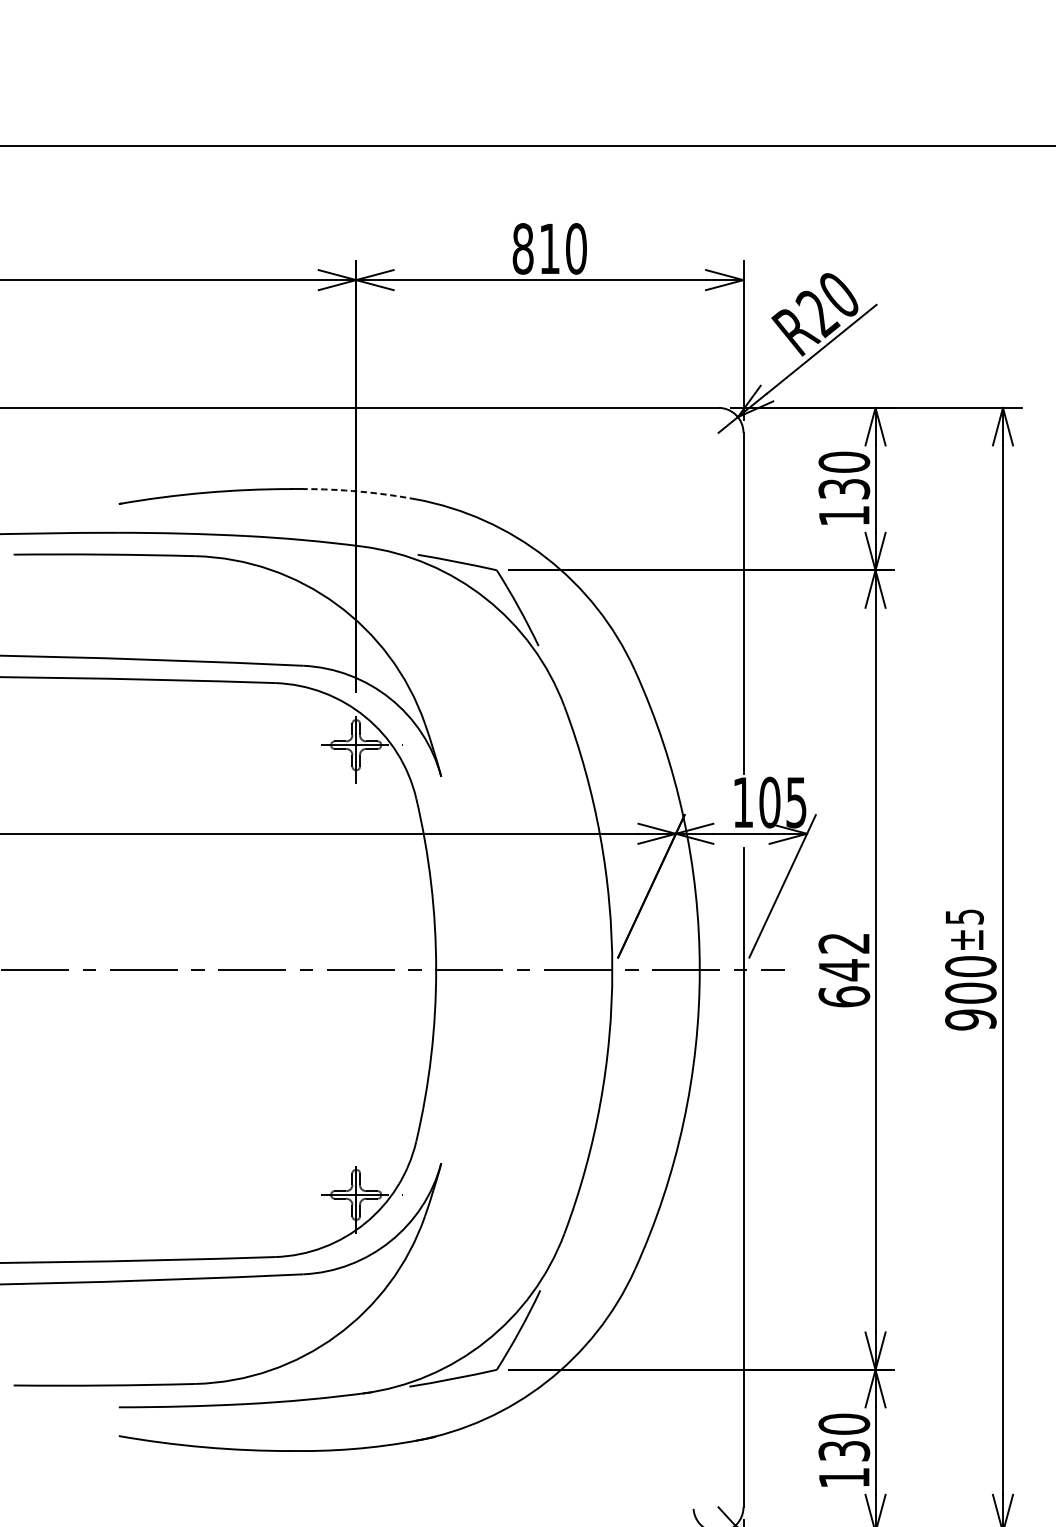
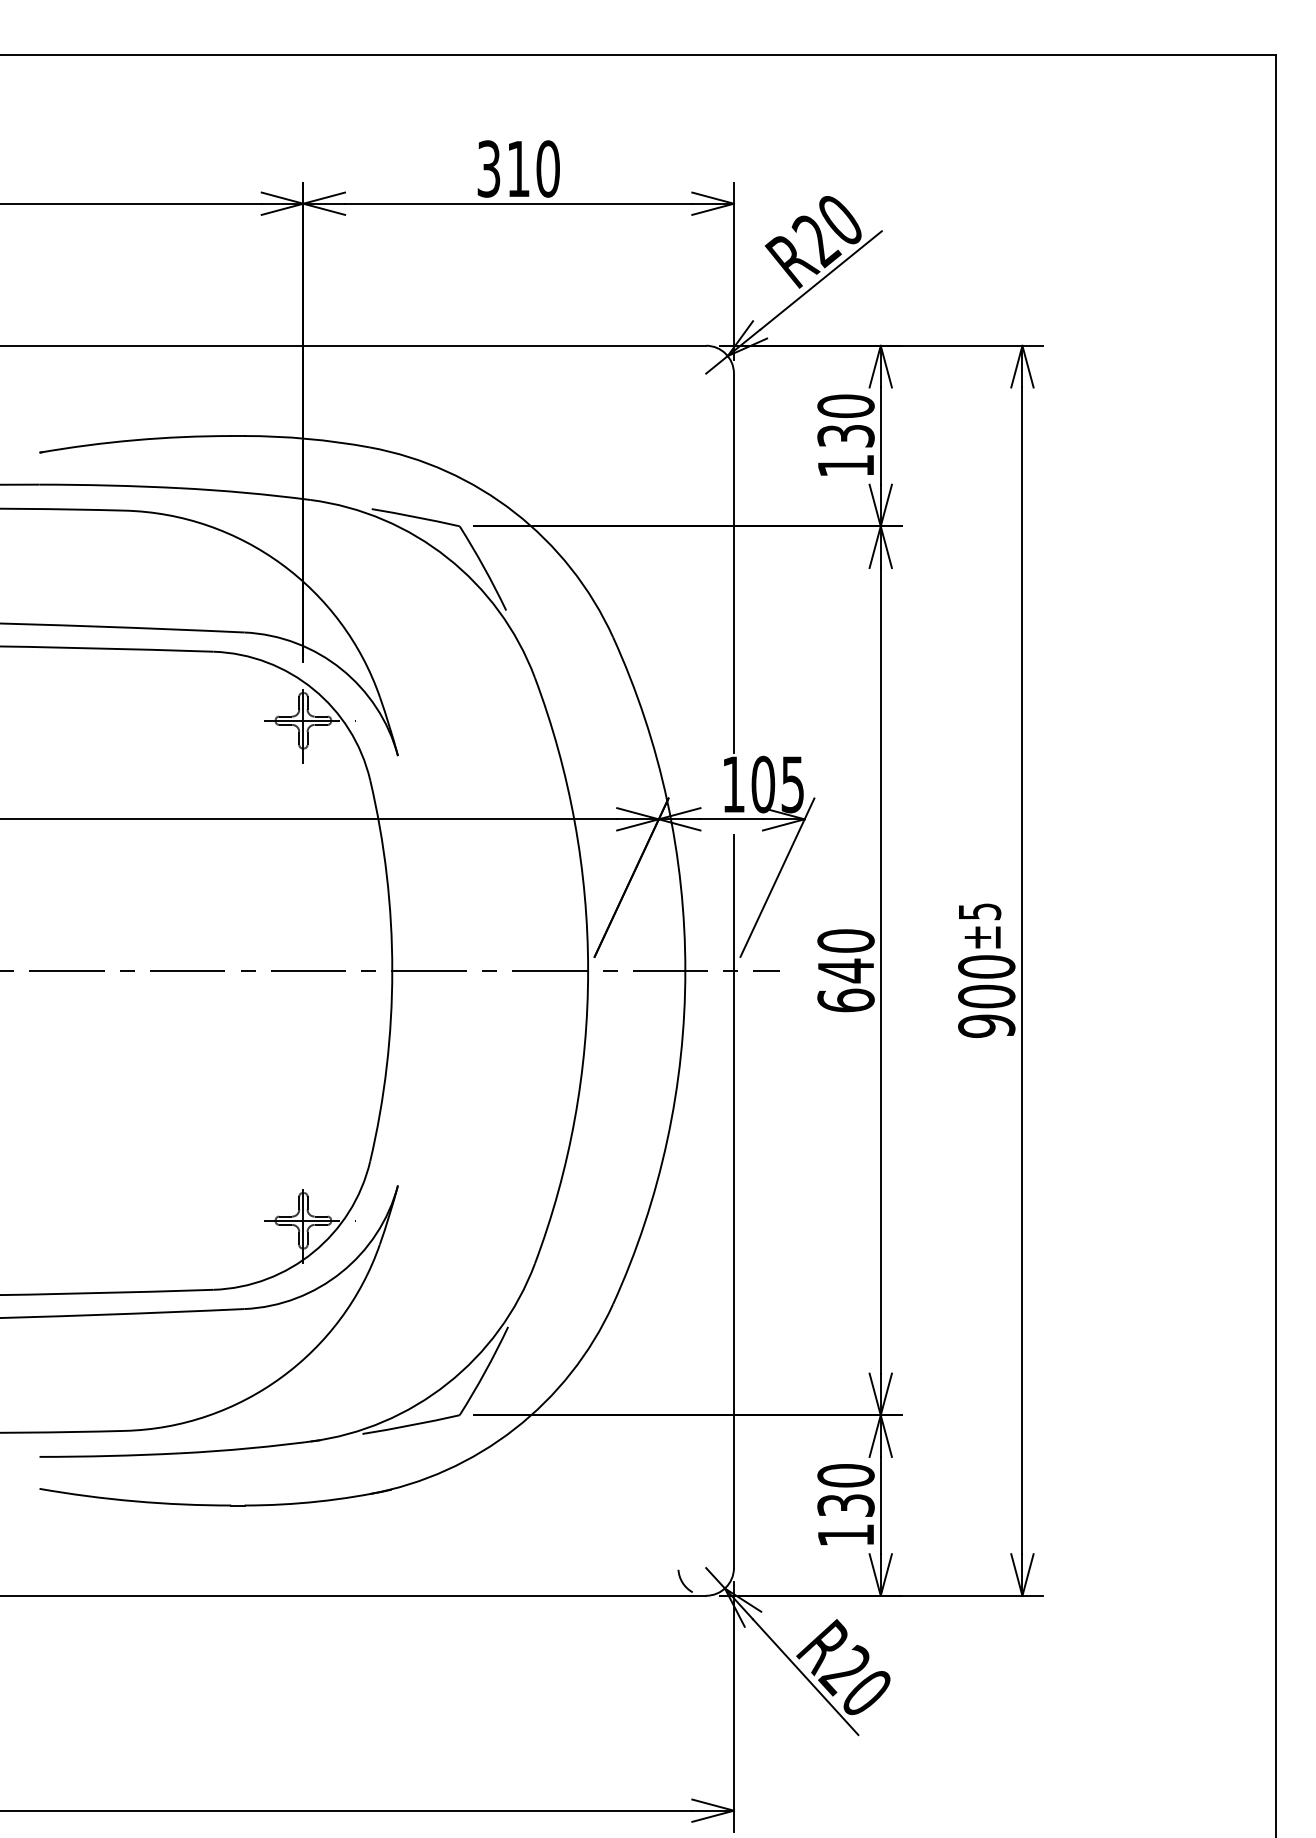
text: (522, 248) -> (488, 168), 810 -> 310
arc: (359, 491) -> (307, 438), dashed -> solid
text: (843, 942) -> (845, 940), 642 -> 640

